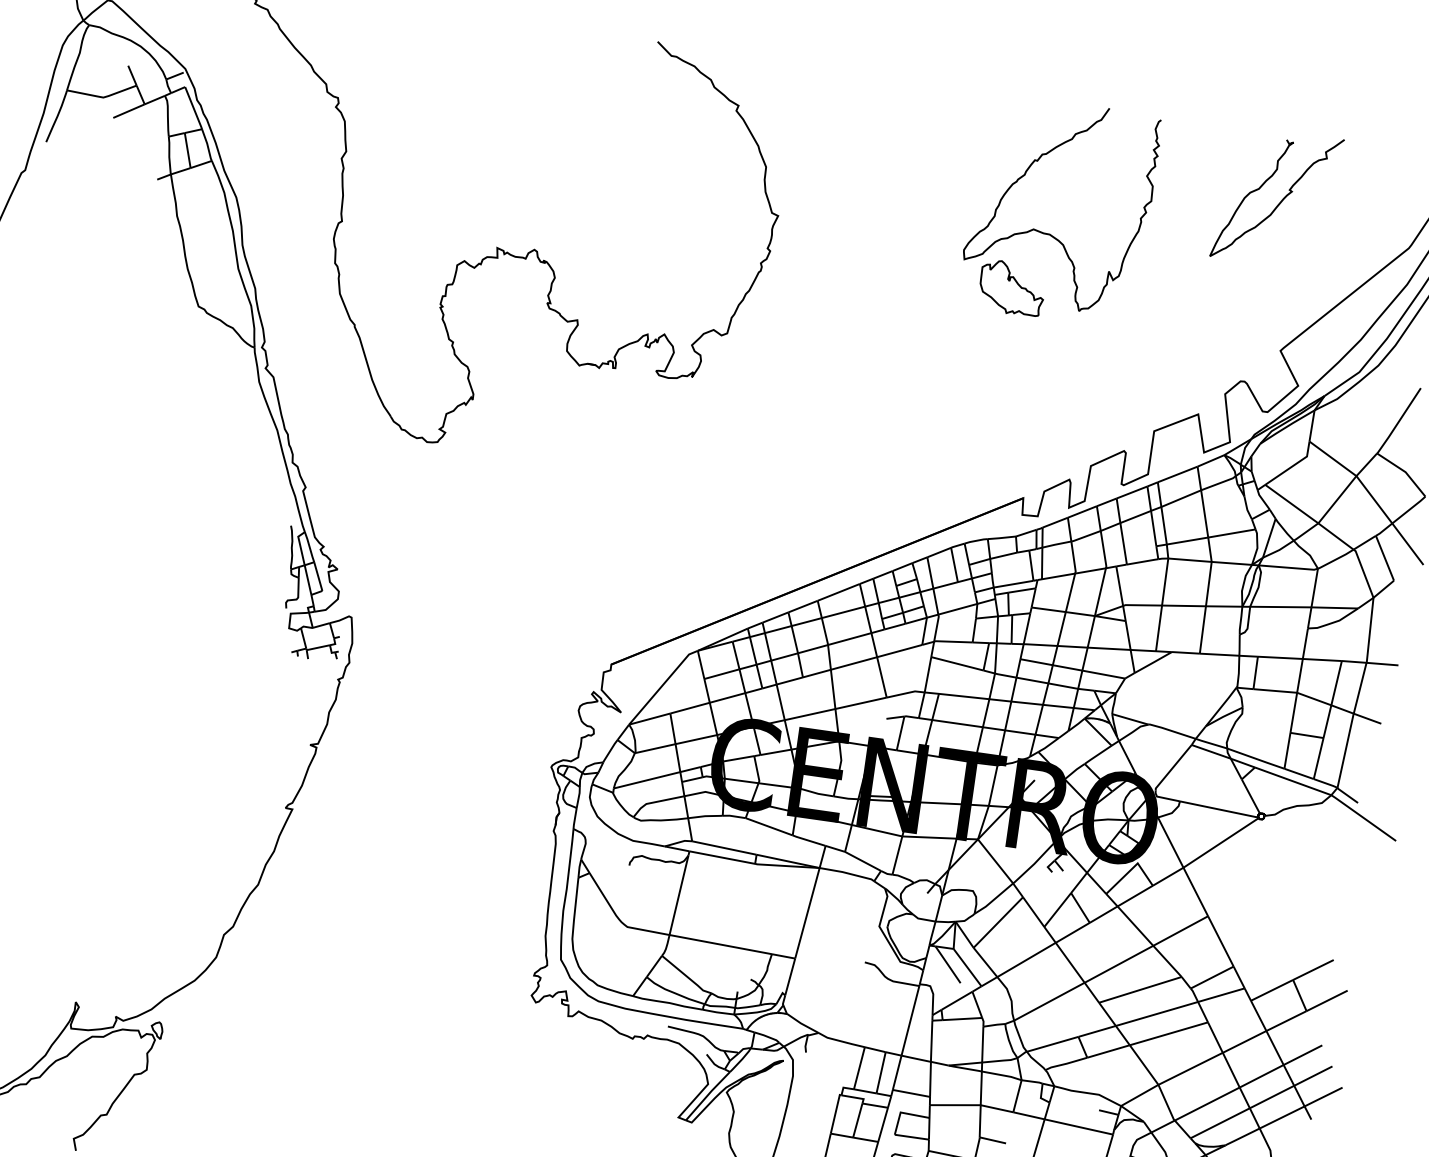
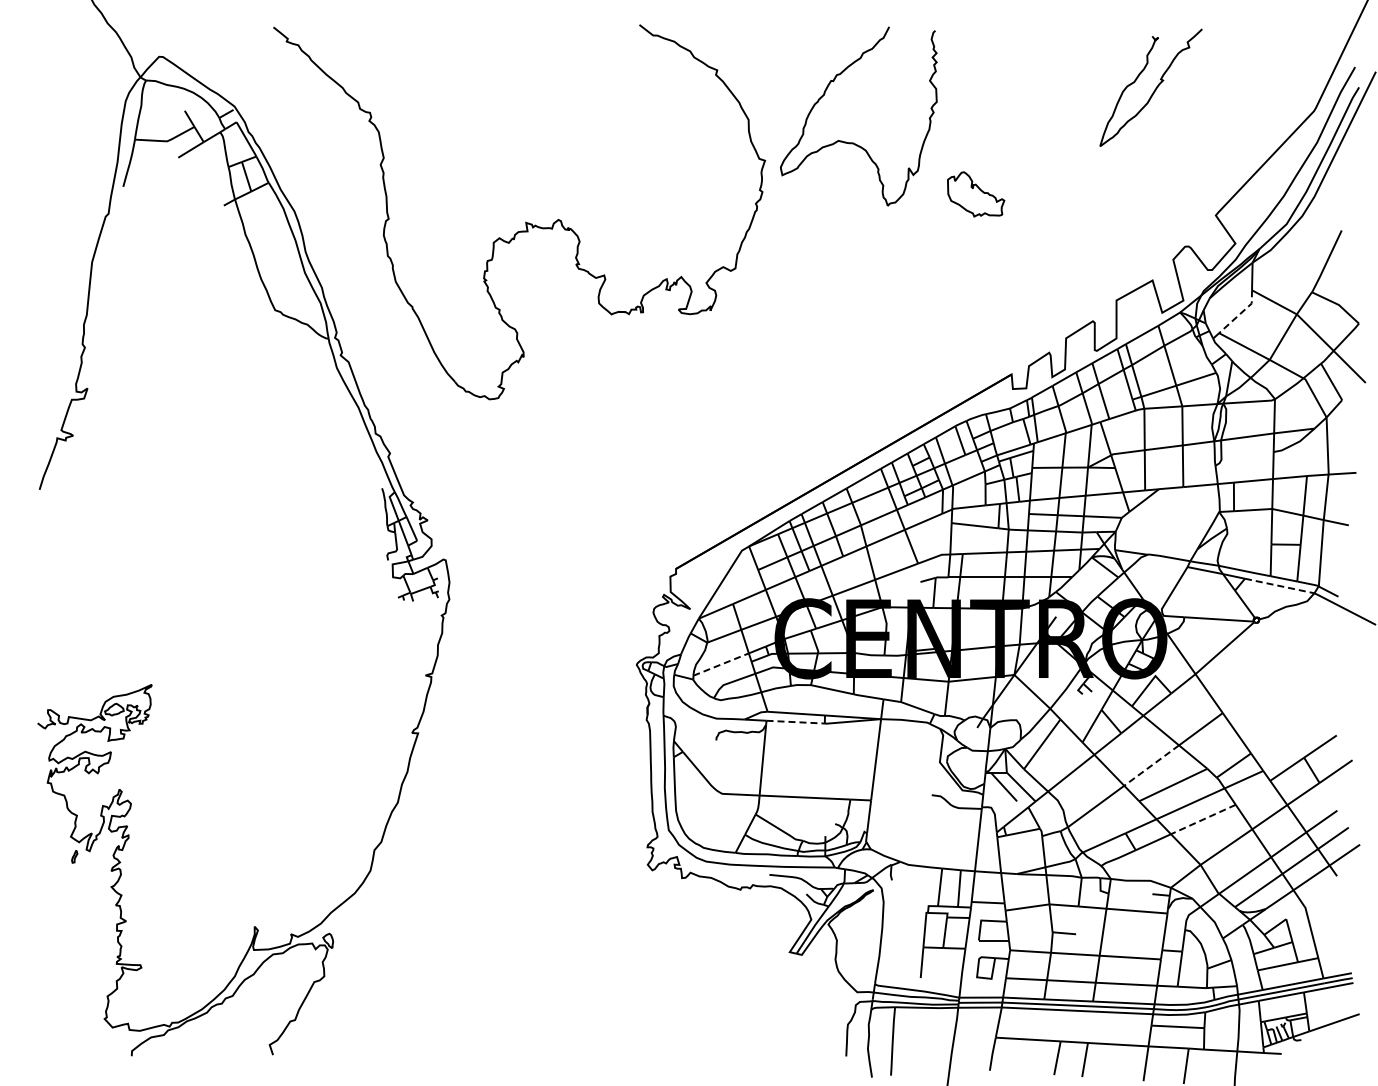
curve: (1280, 200) -> (1154, 89), moved
part: (1050, 233) -> (853, 142), moved
line: (1292, 465) -> (1240, 313), solid -> dashed
line: (647, 780) -> (721, 664), solid -> dashed
line: (1293, 782) -> (1280, 586), solid -> dashed
line: (723, 858) -> (796, 722), solid -> dashed
line: (1118, 964) -> (1151, 765), solid -> dashed
line: (1169, 1033) -> (1203, 819), solid -> dashed

